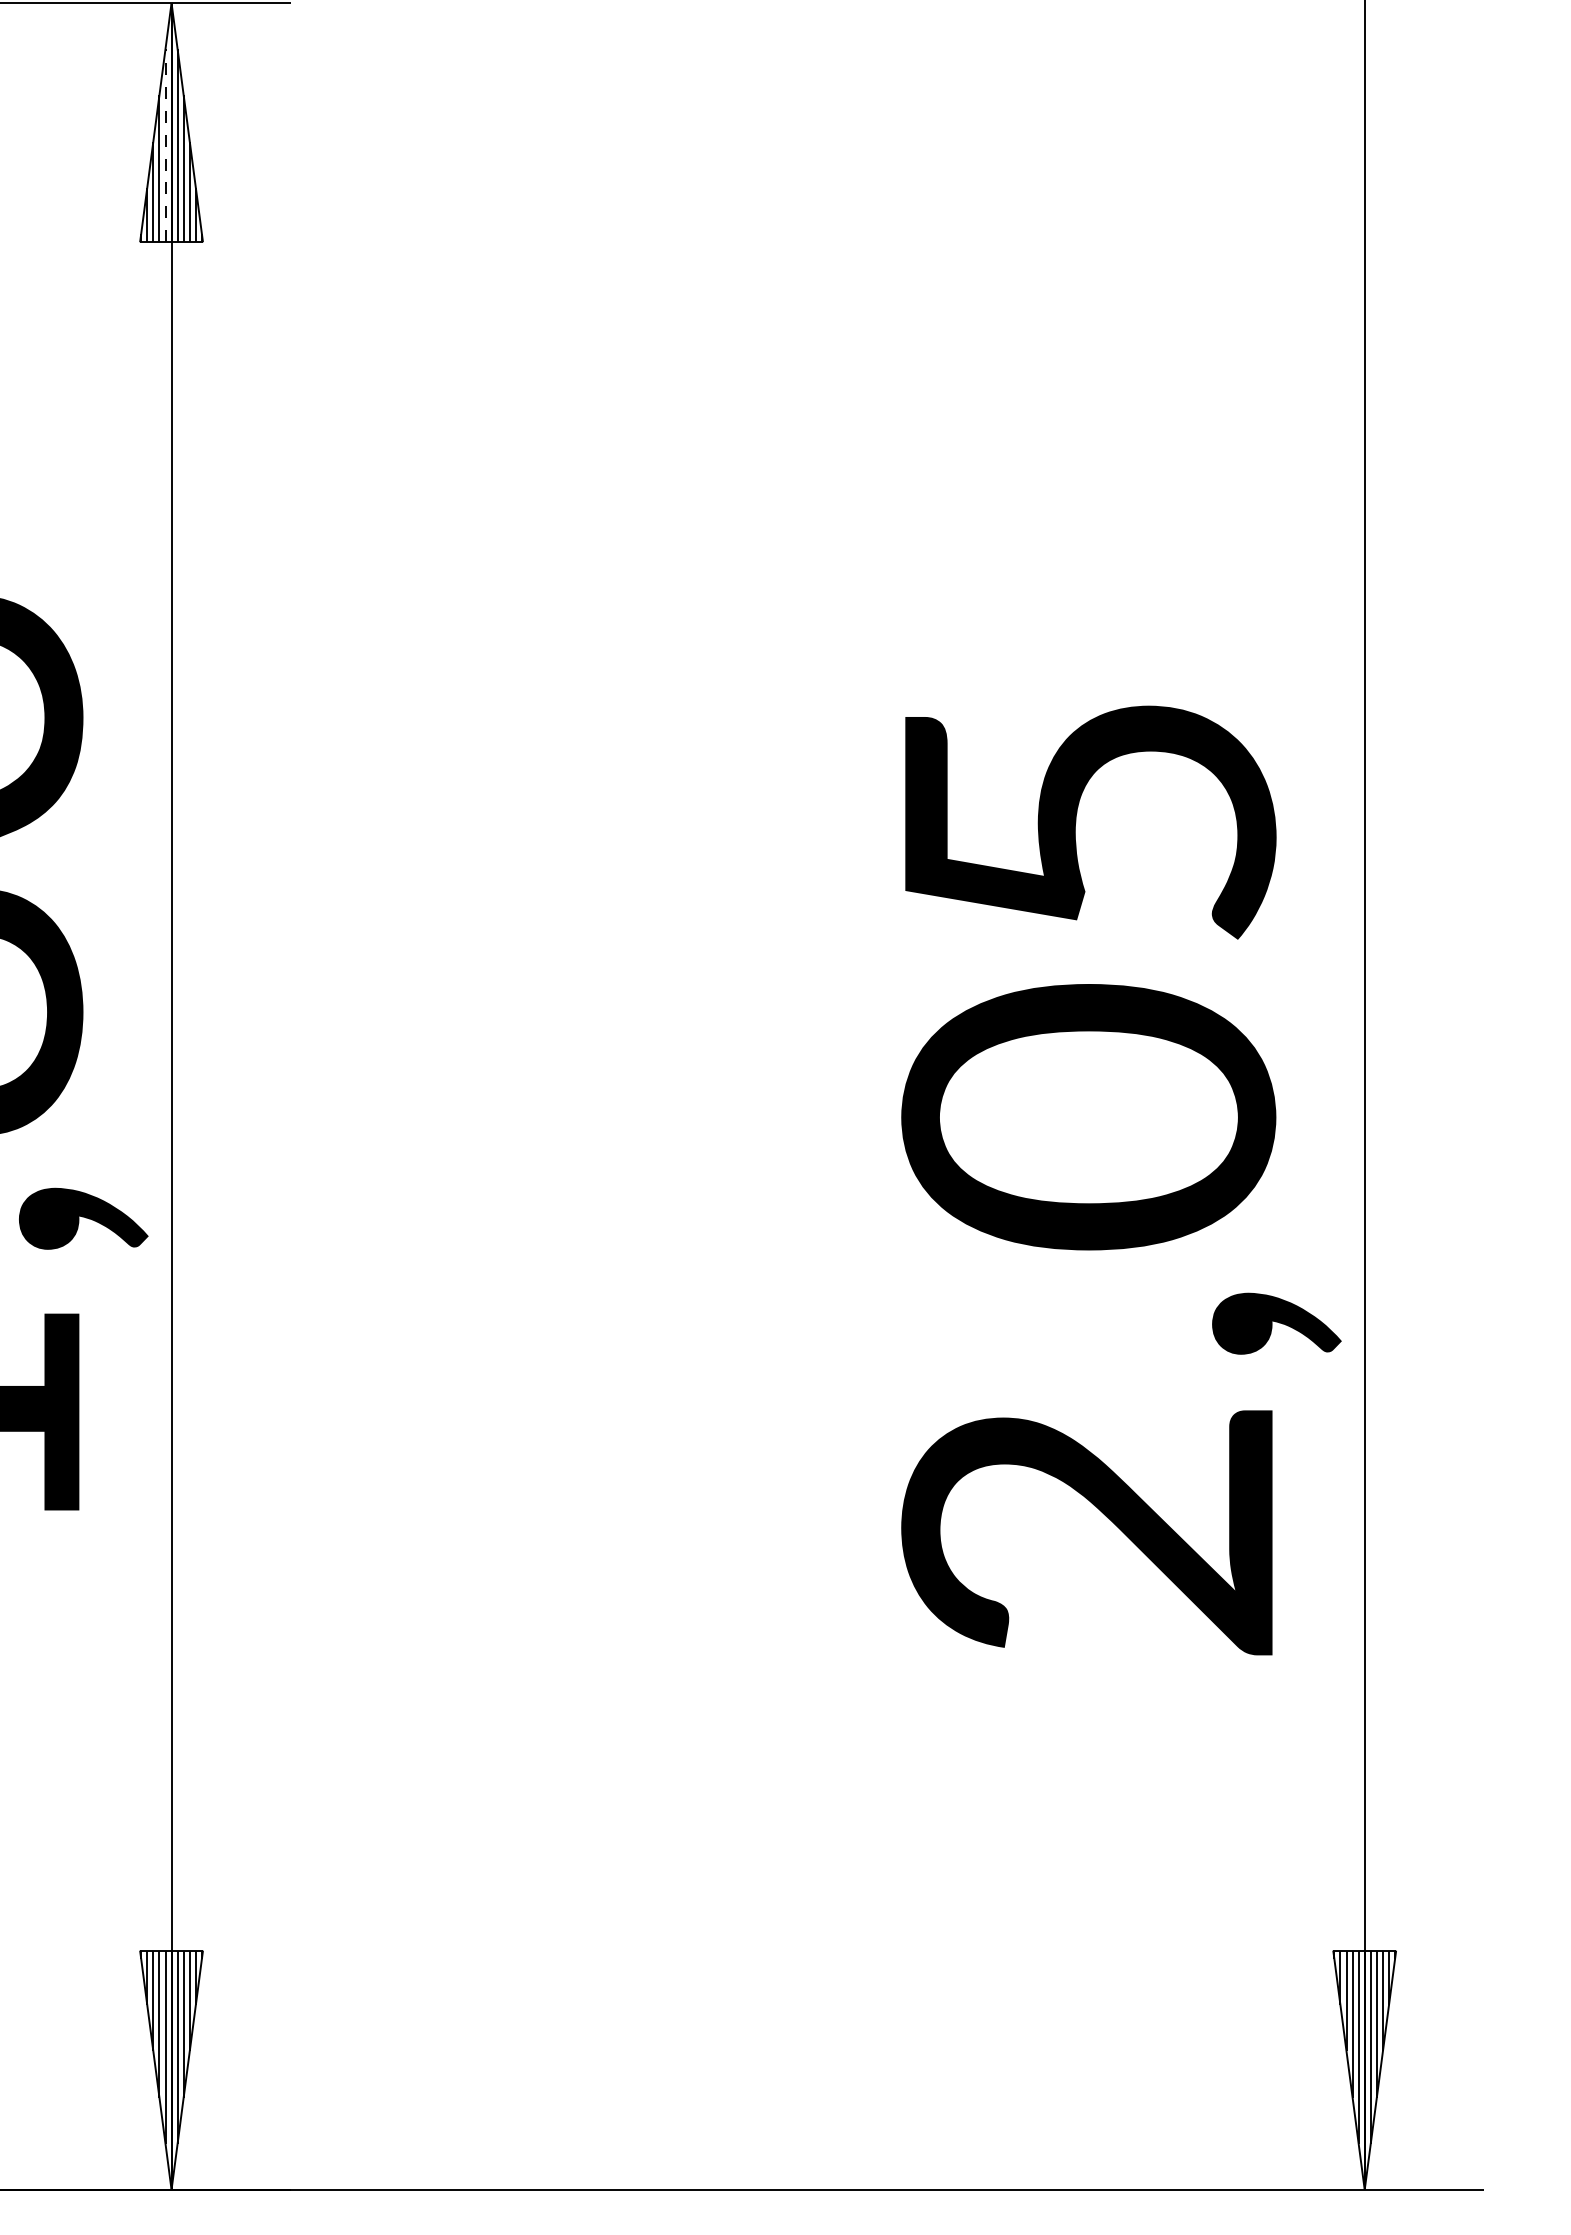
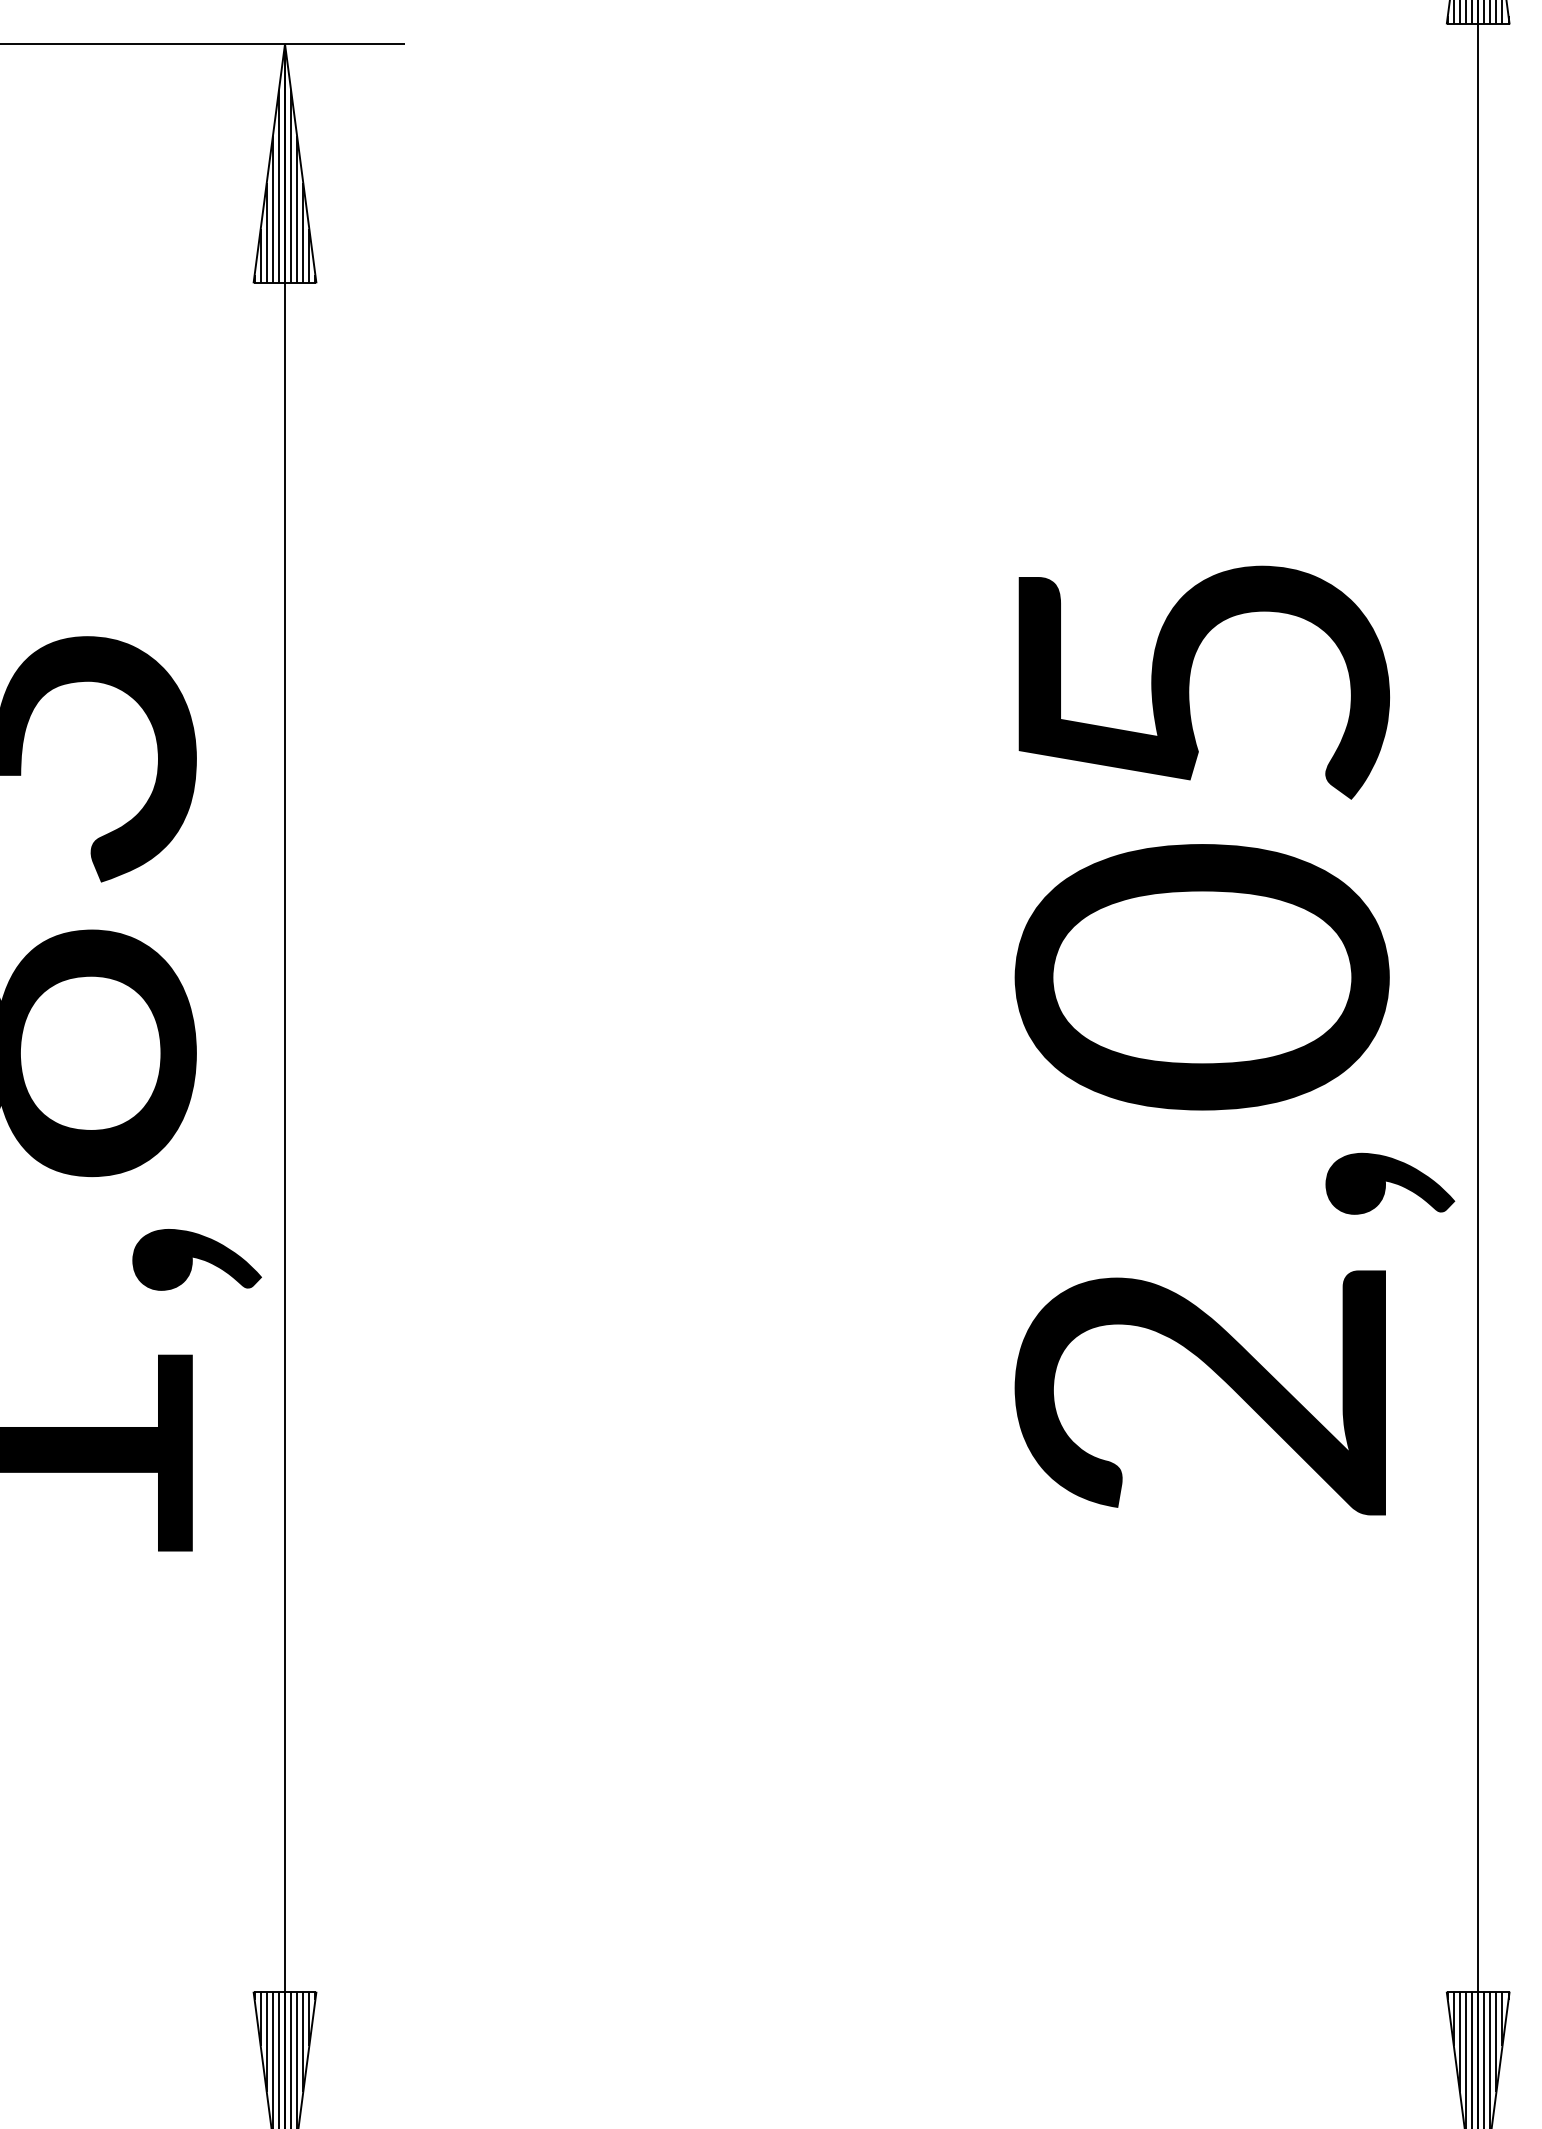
line: (165, 145) -> (278, 186), dashed -> solid
text: (1121, 1180) -> (1234, 1040), moved

